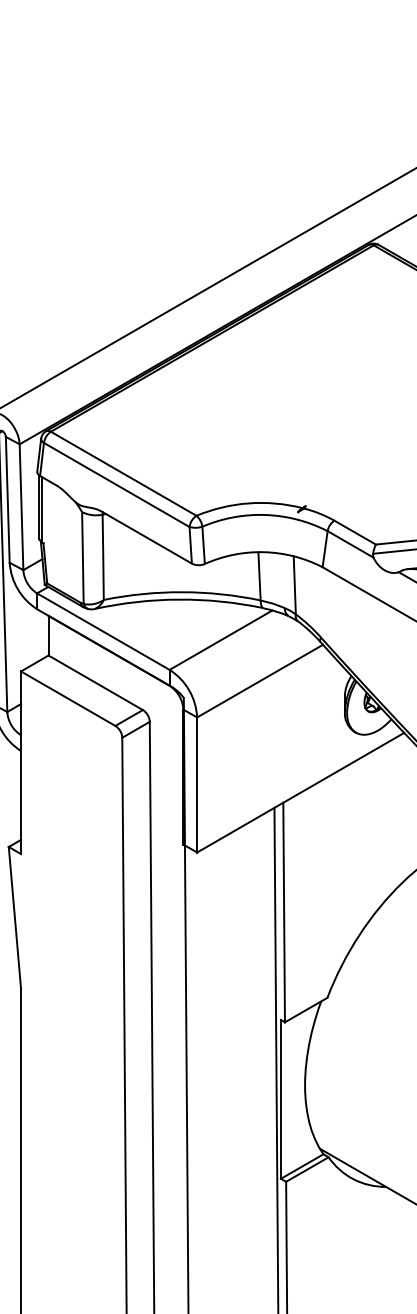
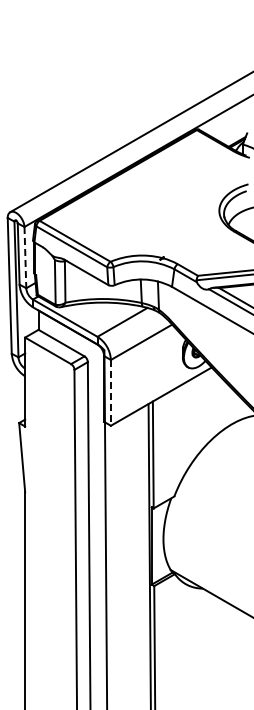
line: (21, 506) -> (25, 257), solid -> dashed
line: (196, 784) -> (110, 392), solid -> dashed

